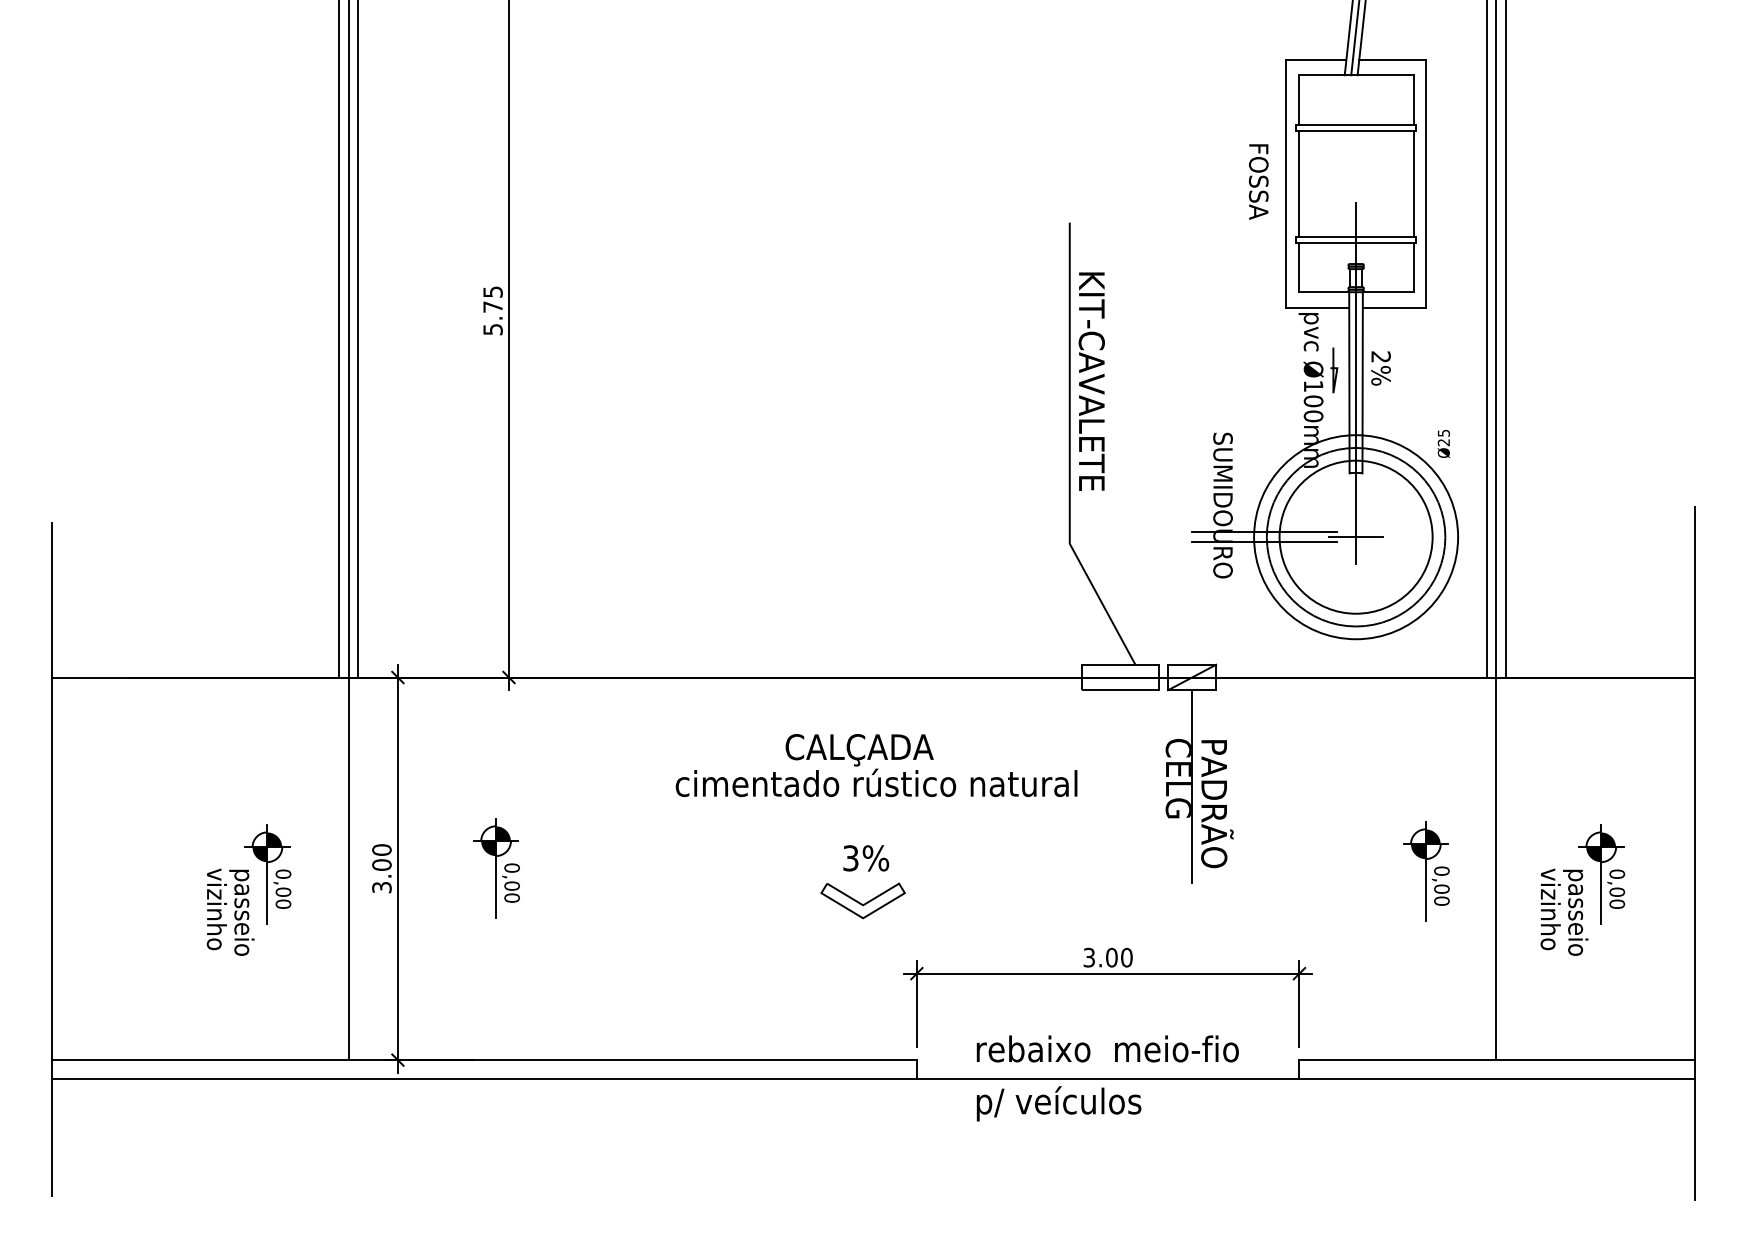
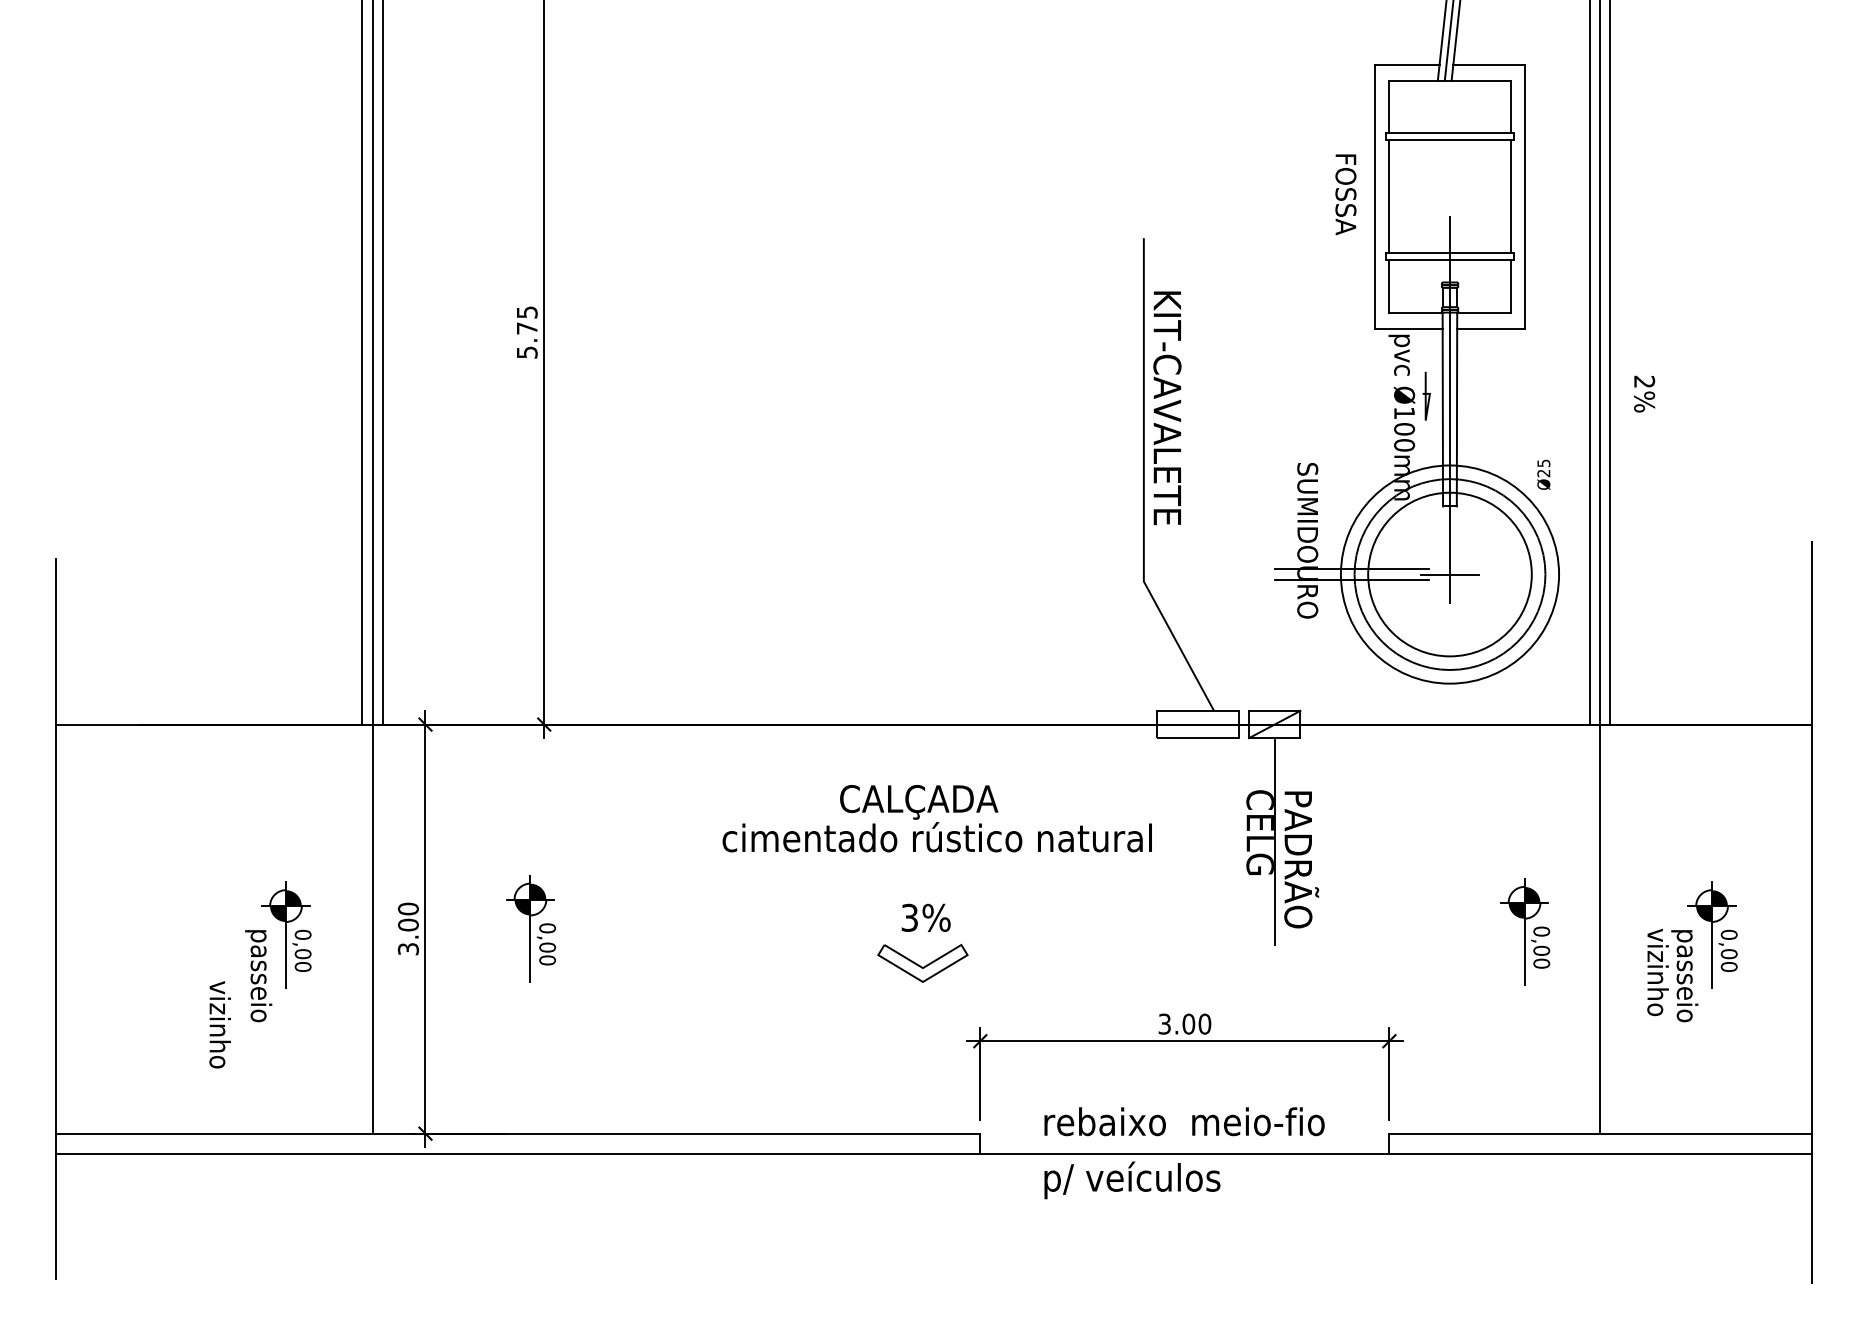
text: (1380, 368) -> (1643, 394), moved
text: (216, 909) -> (219, 1024), moved

